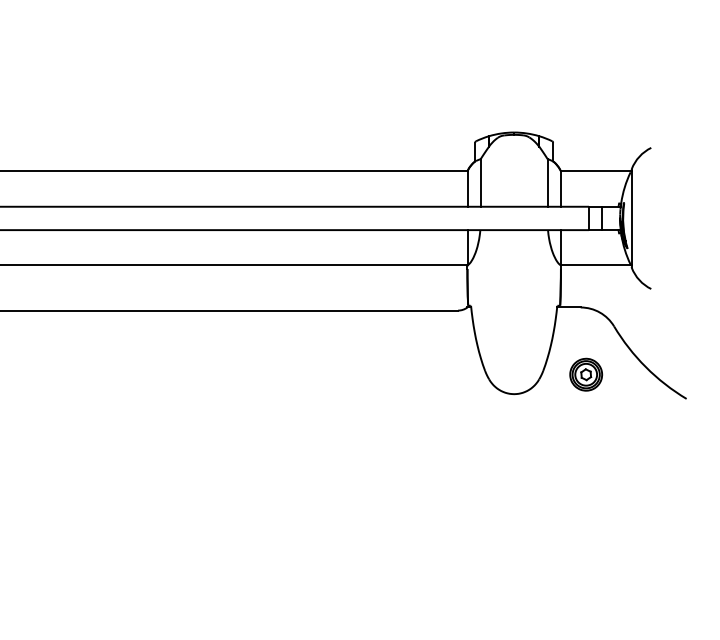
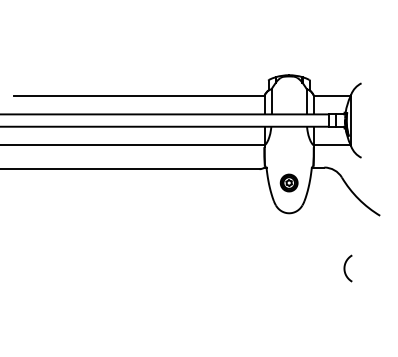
part: (584, 373) -> (288, 182), moved
curve: (620, 498) -> (345, 268), added

